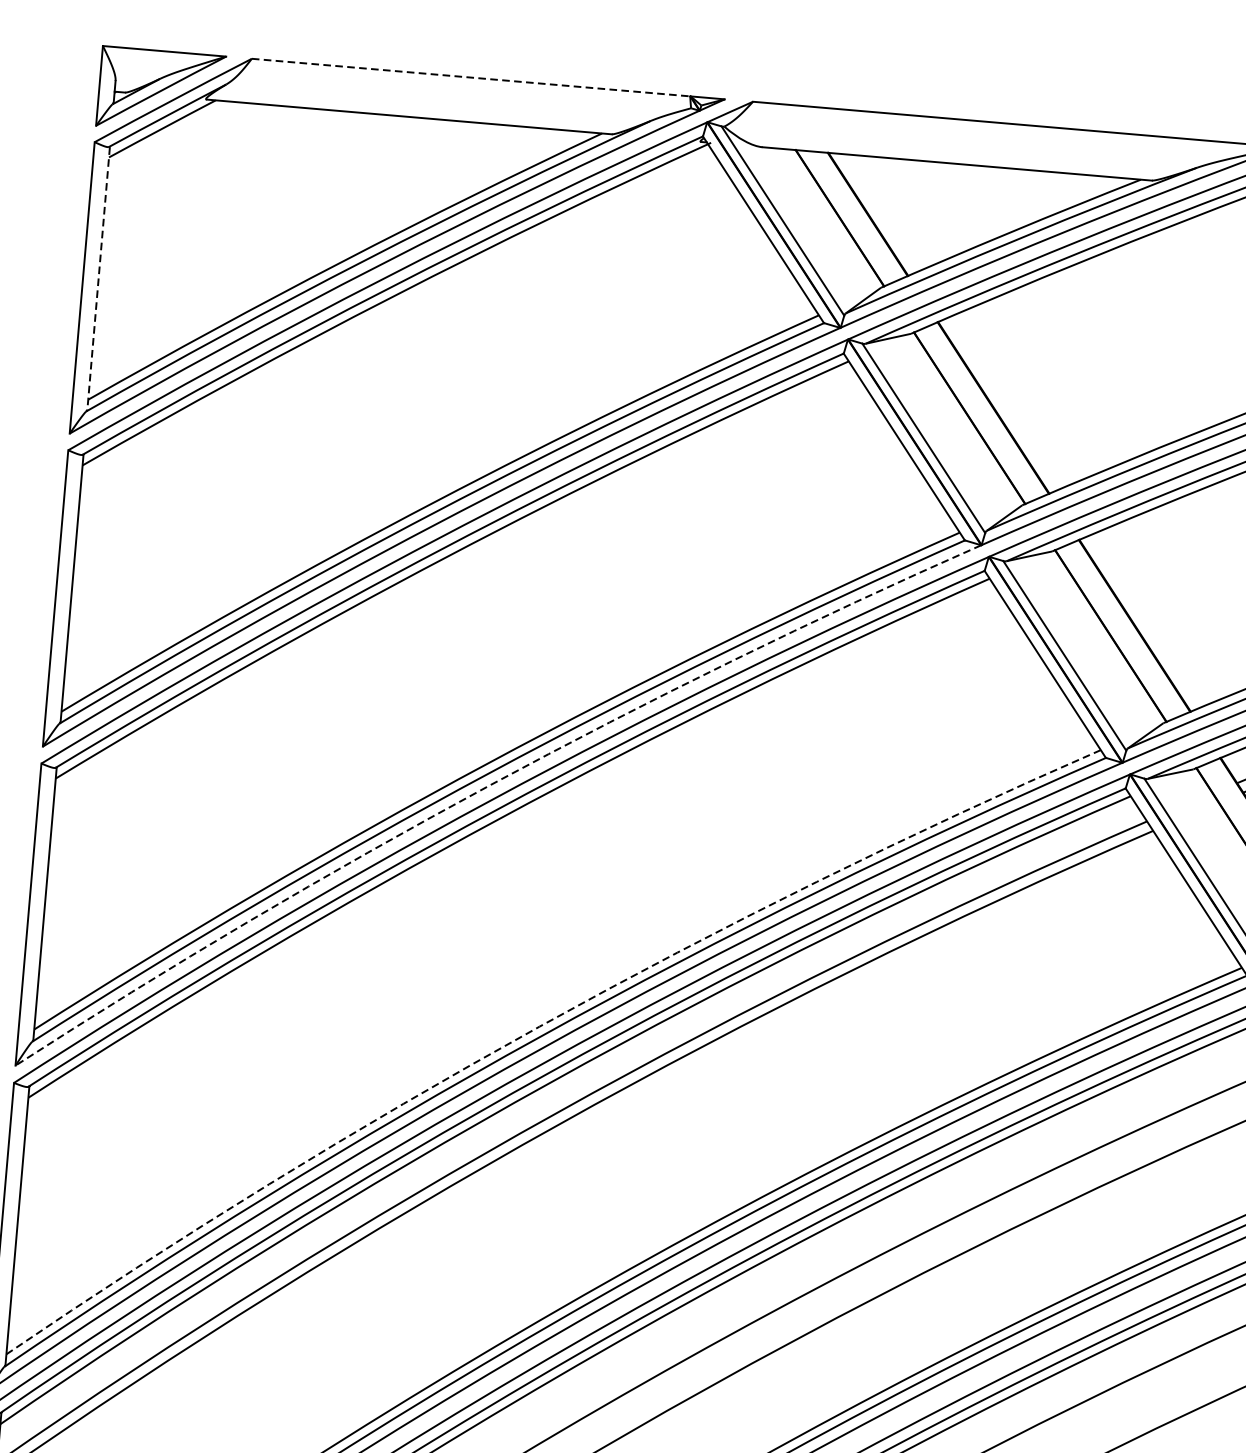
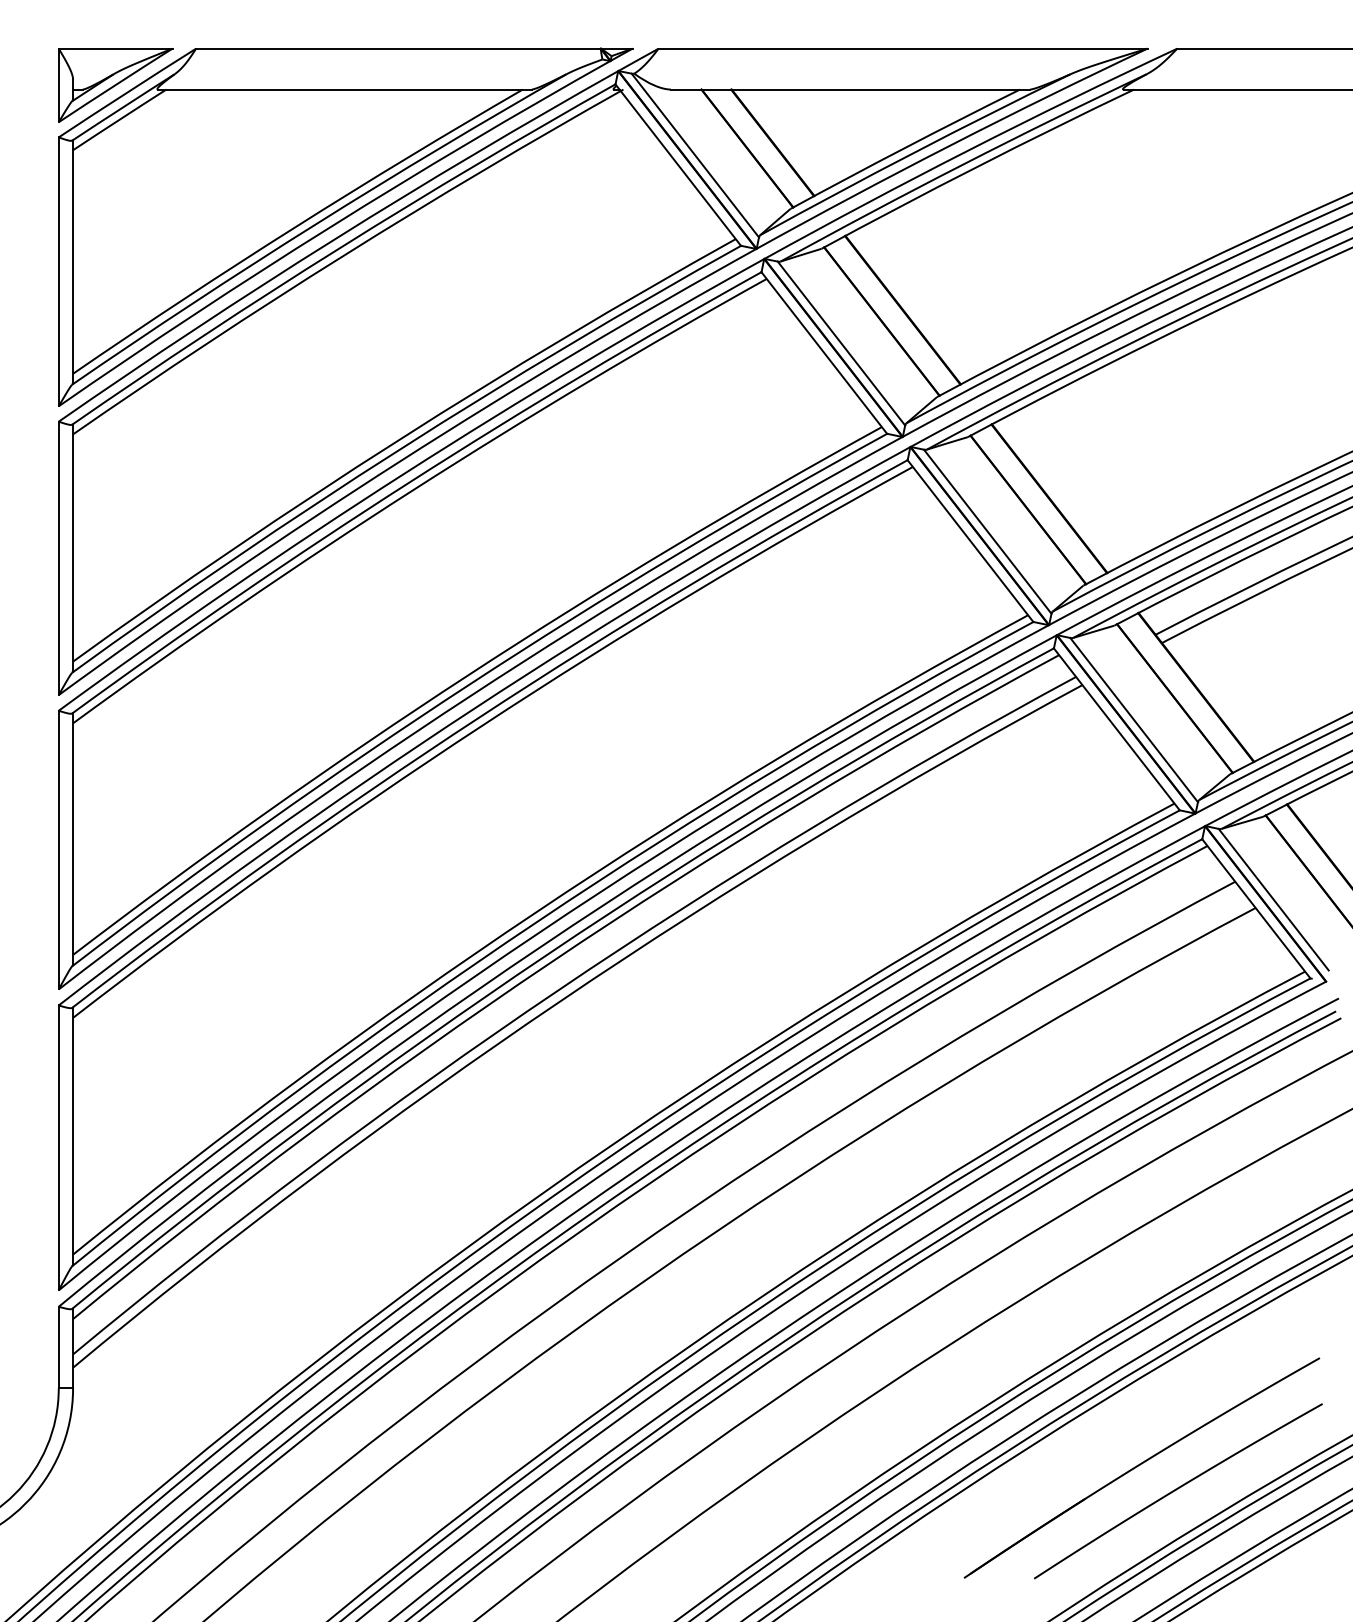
line: (471, 77) -> (398, 48), dashed -> solid
line: (99, 279) -> (73, 262), dashed -> solid
arc: (487, 786) -> (469, 696), dashed -> solid
arc: (539, 1026) -> (535, 912), dashed -> solid

